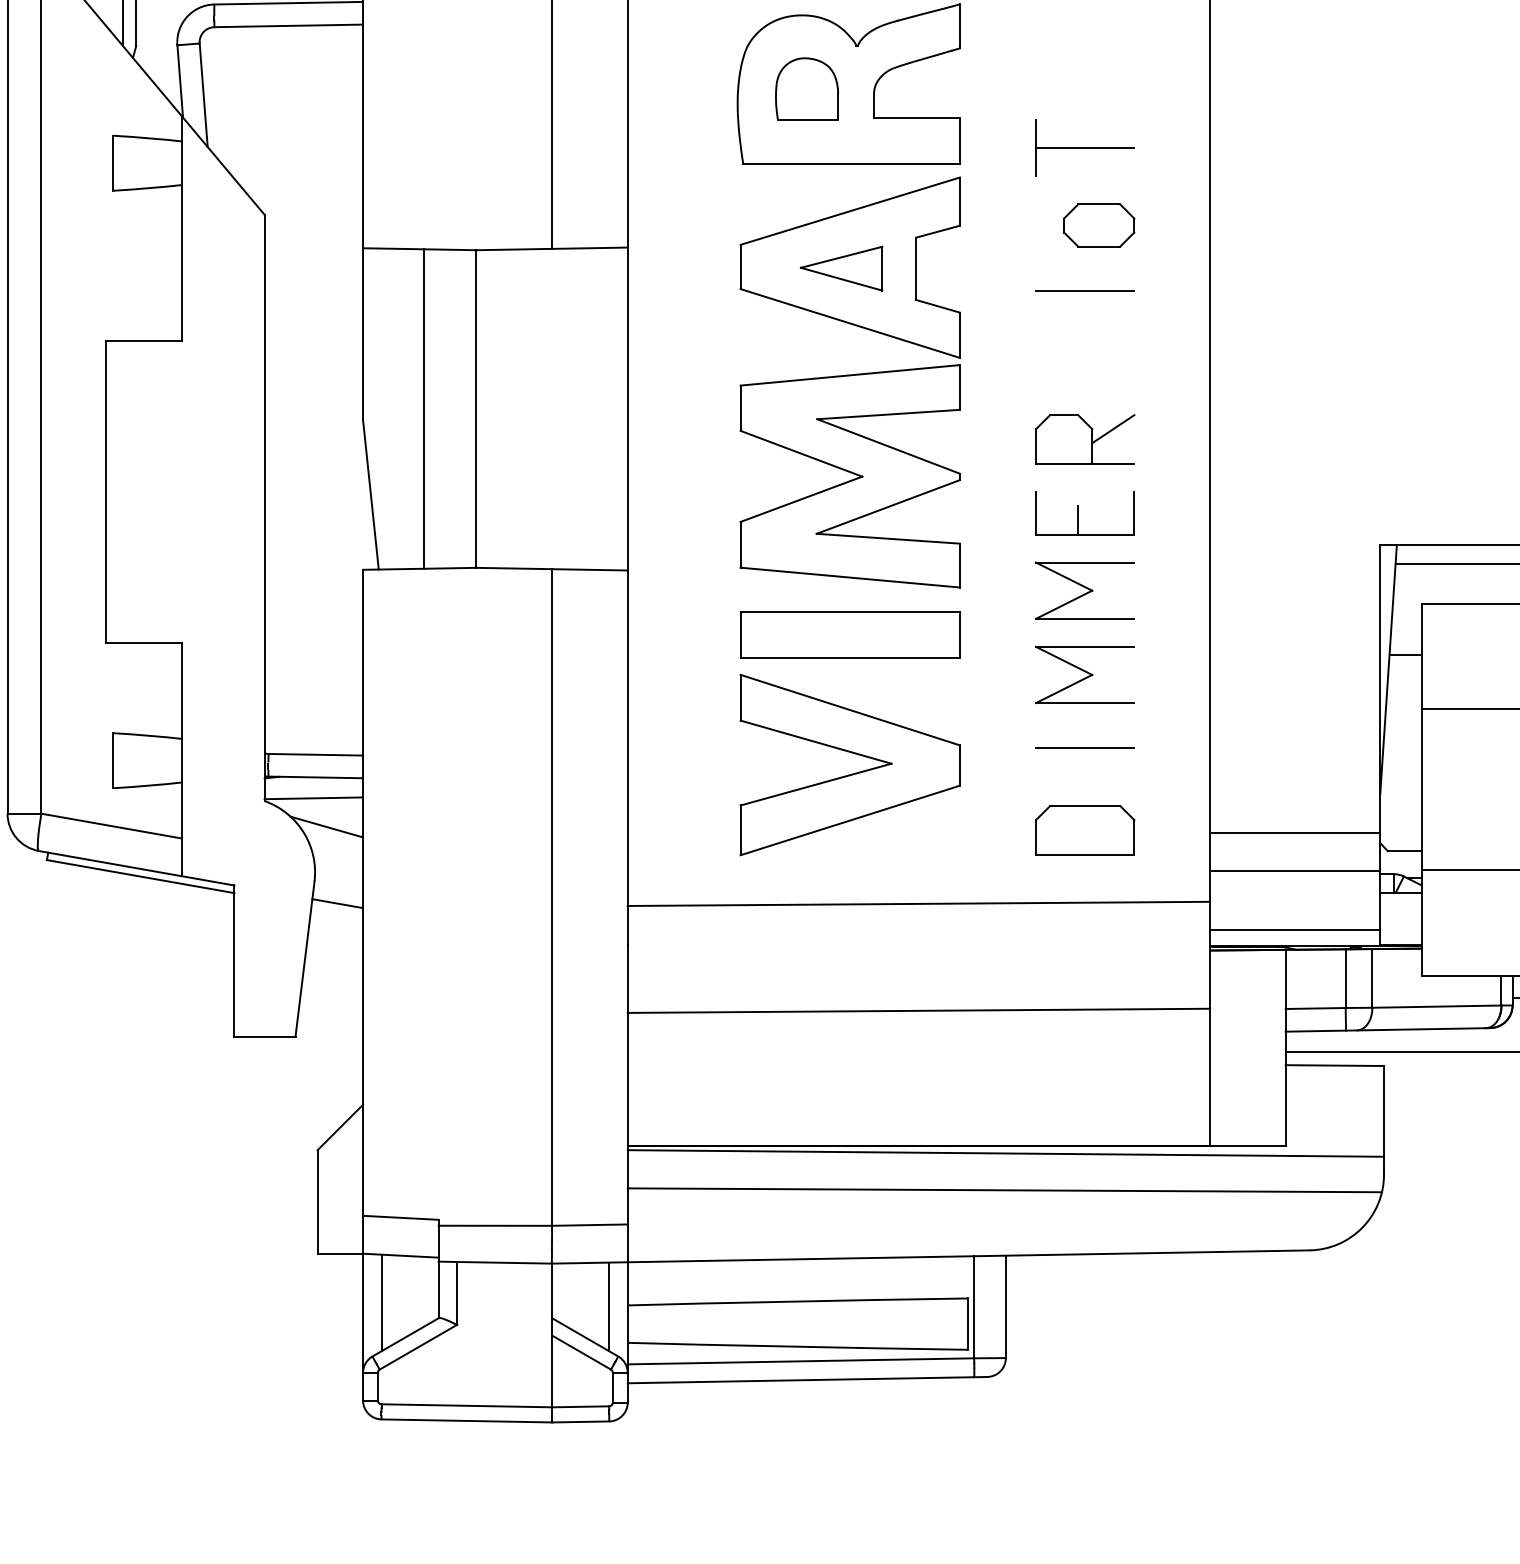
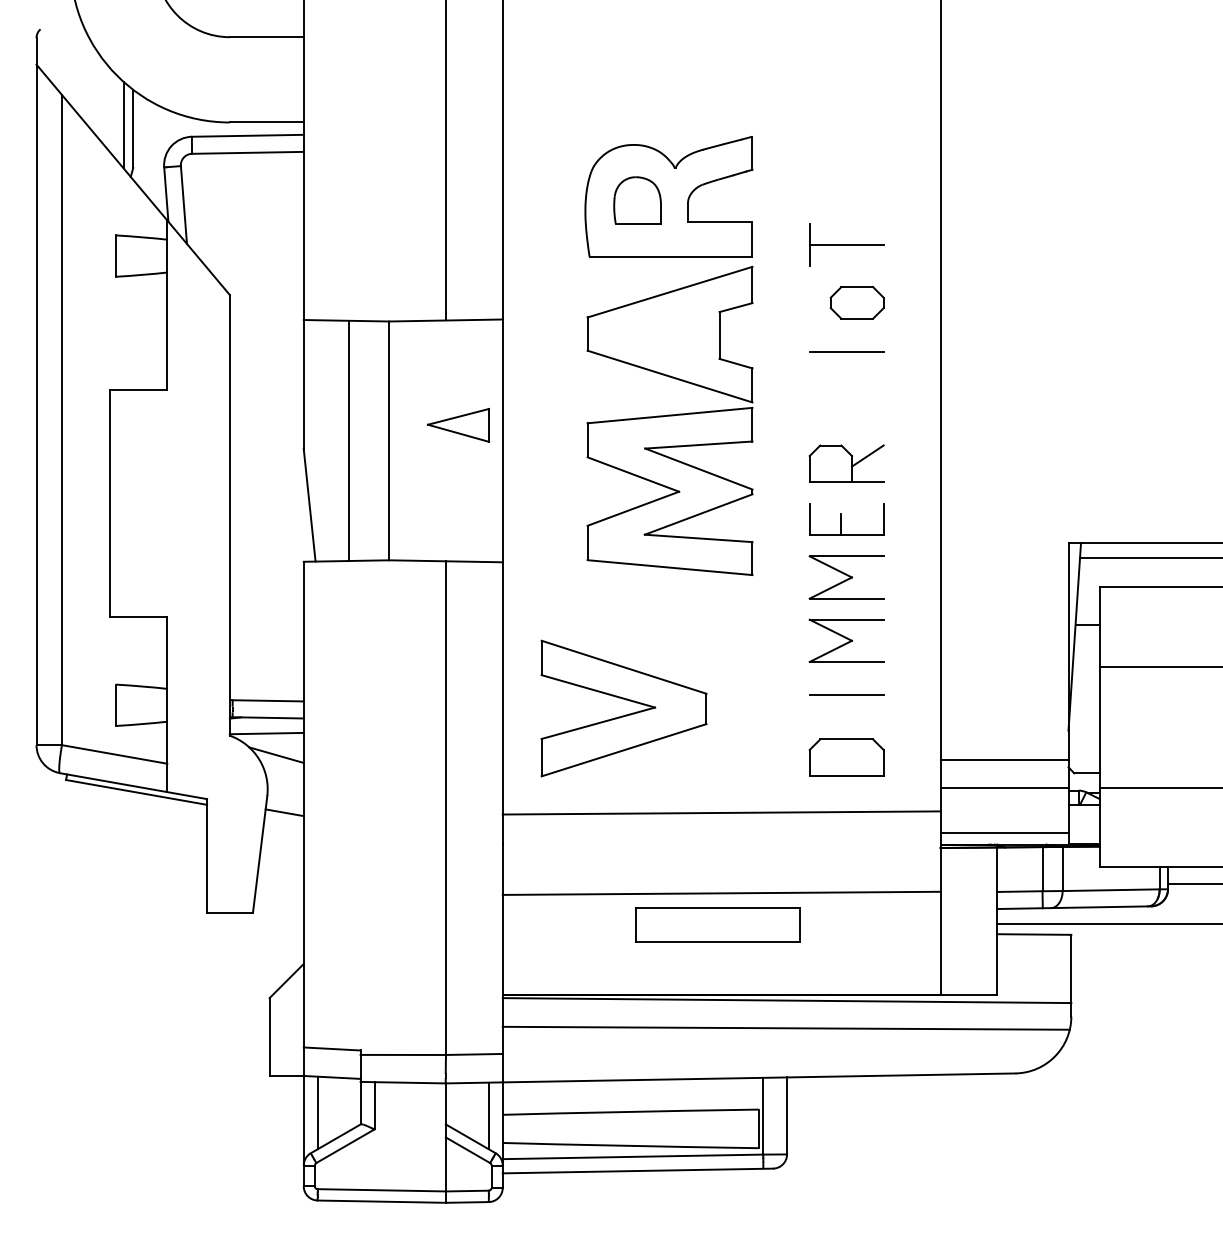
part: (841, 268) -> (458, 425), moved
part: (849, 634) -> (717, 924), moved
part: (852, 772) -> (625, 714), moved

